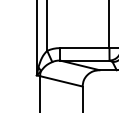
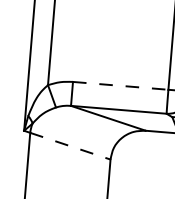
line: (84, 48) -> (120, 86), solid -> dashed
line: (61, 81) -> (70, 146), solid -> dashed

